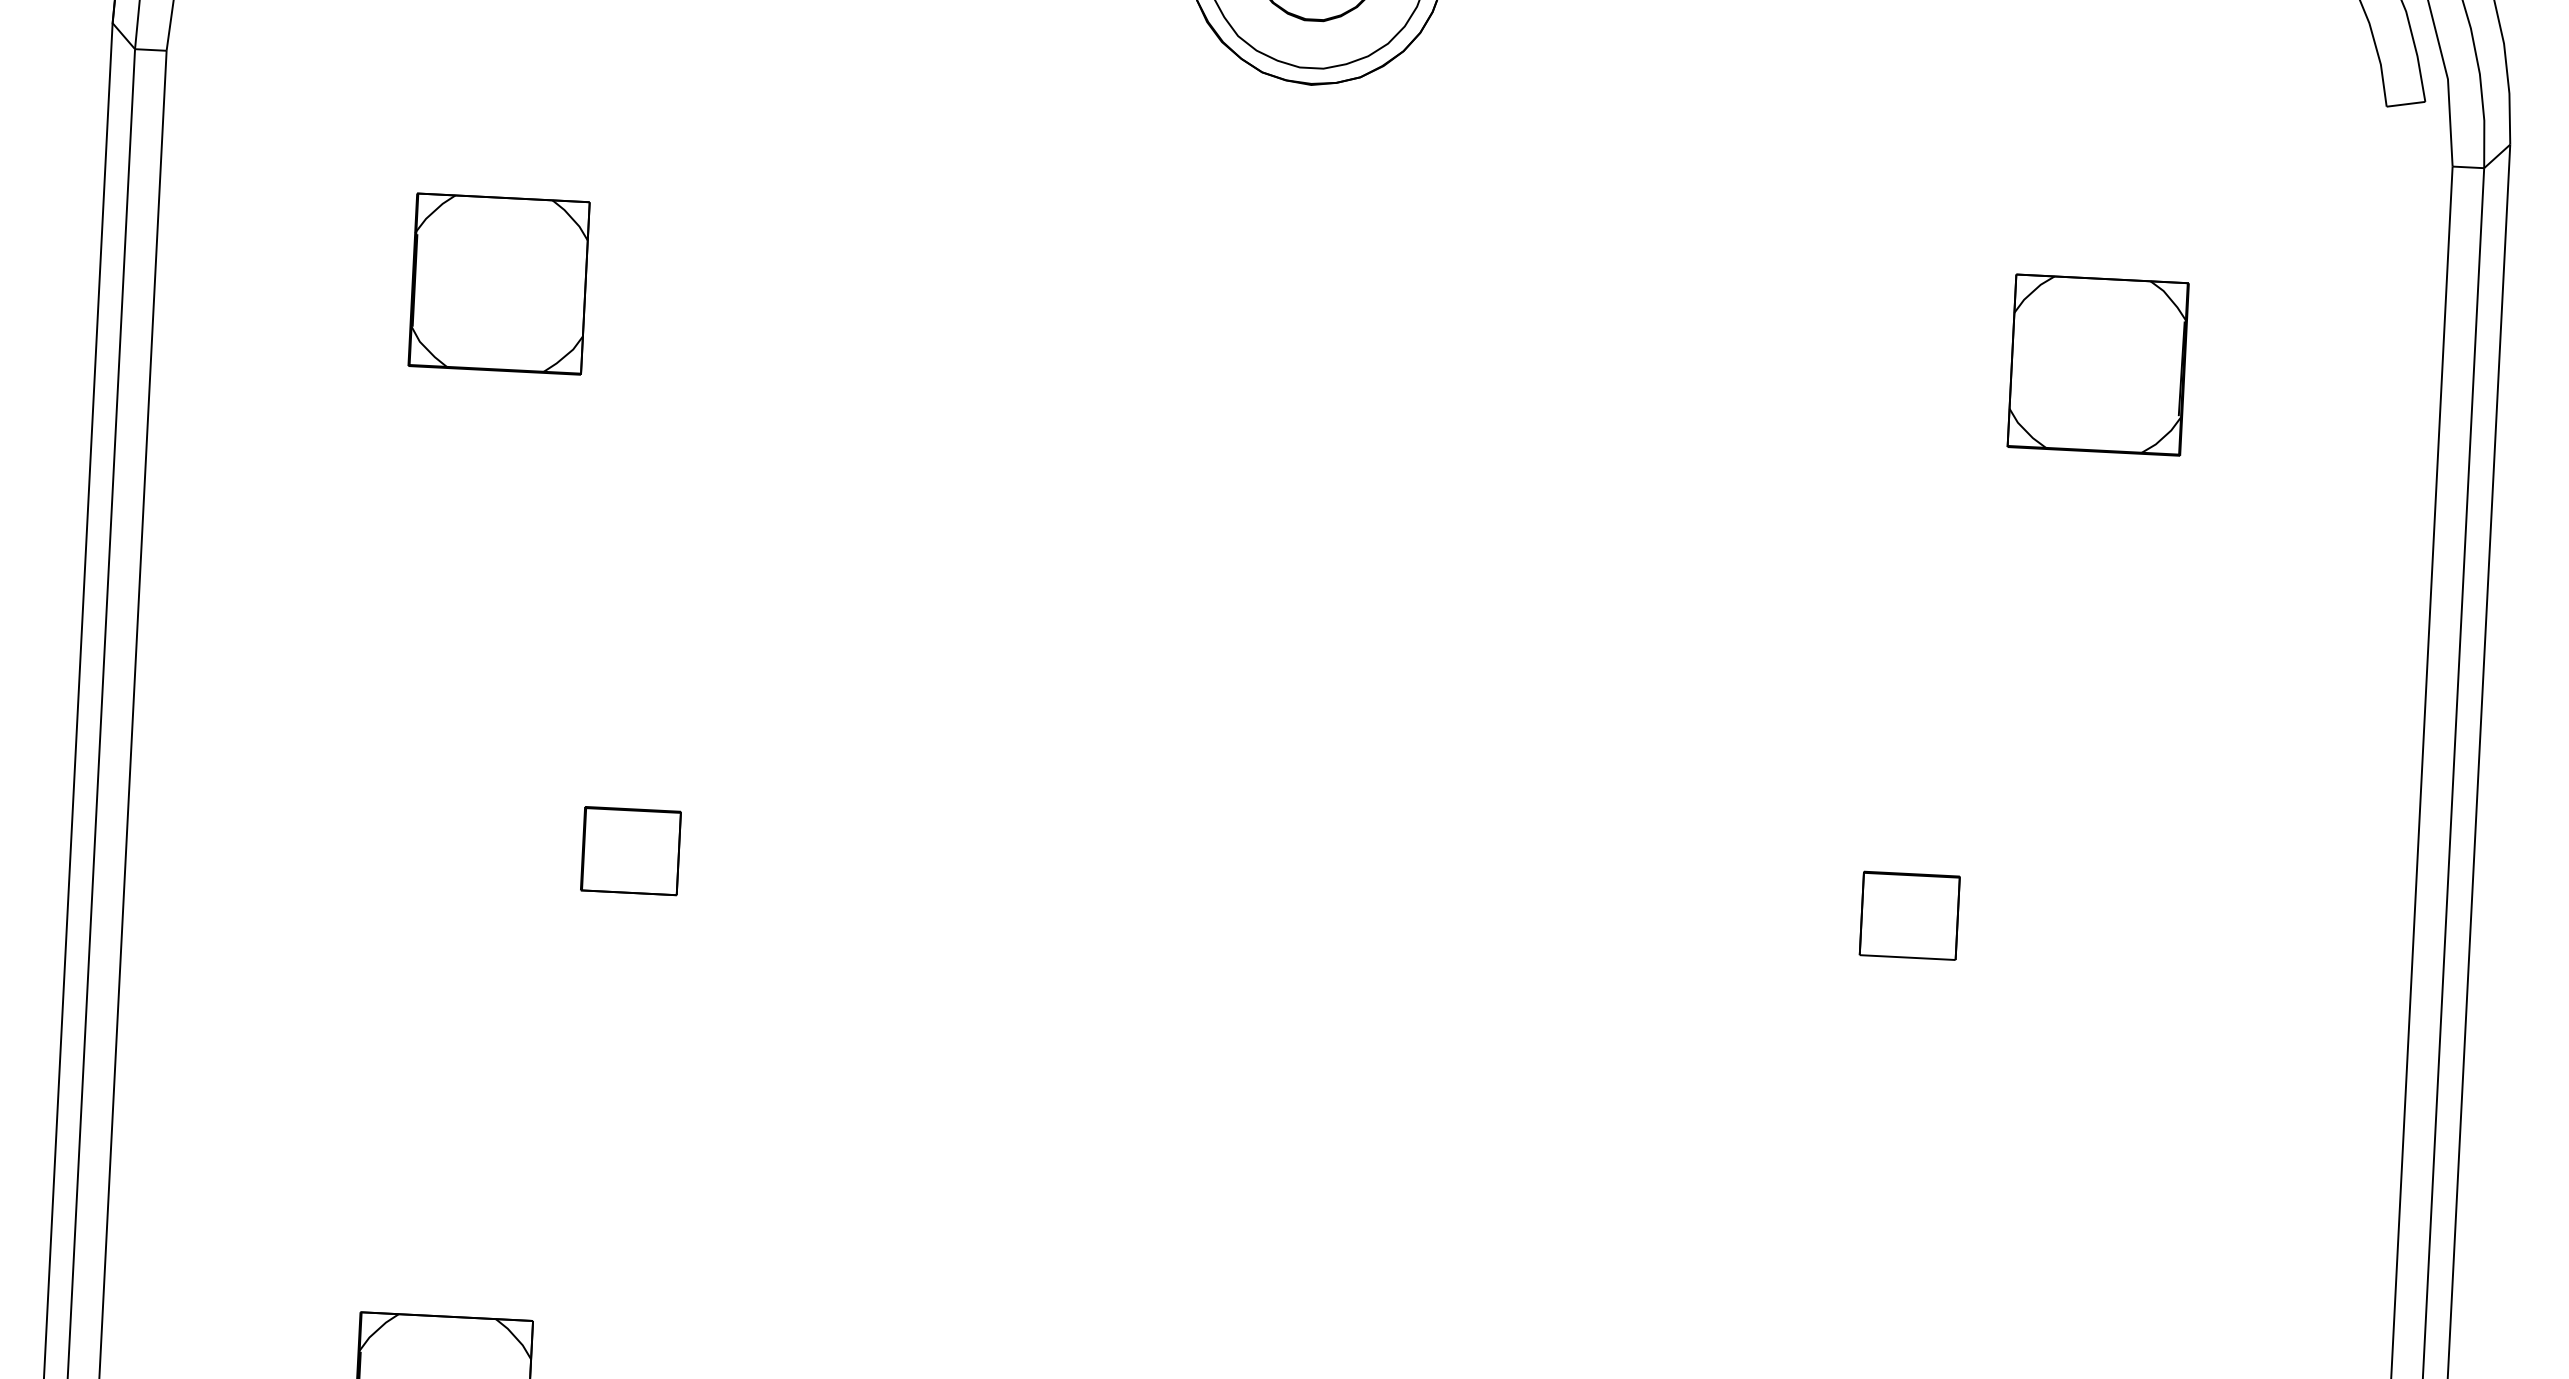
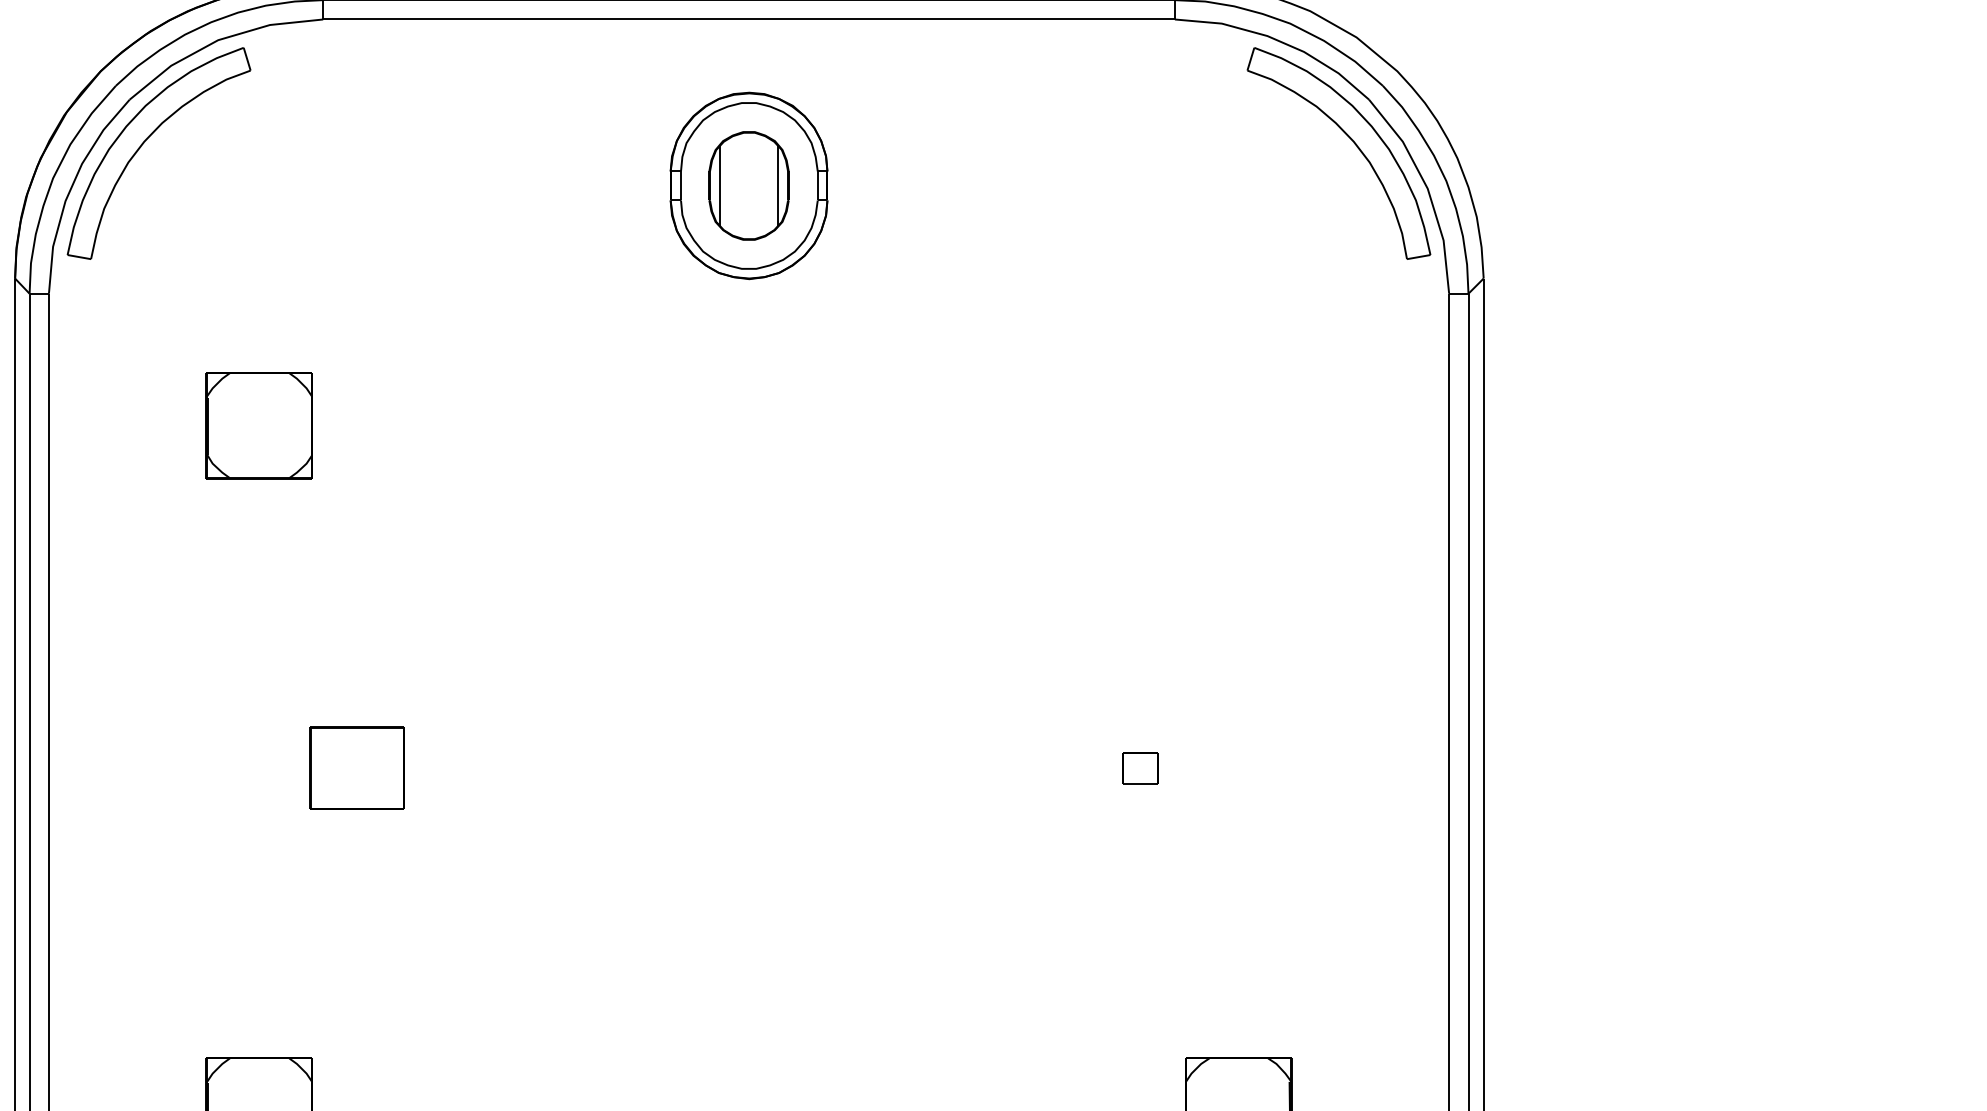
part: (2097, 364) -> (1238, 425), removed
part: (631, 851) -> (357, 768), size x1.6
part: (1909, 916) -> (1140, 768), size x0.6

